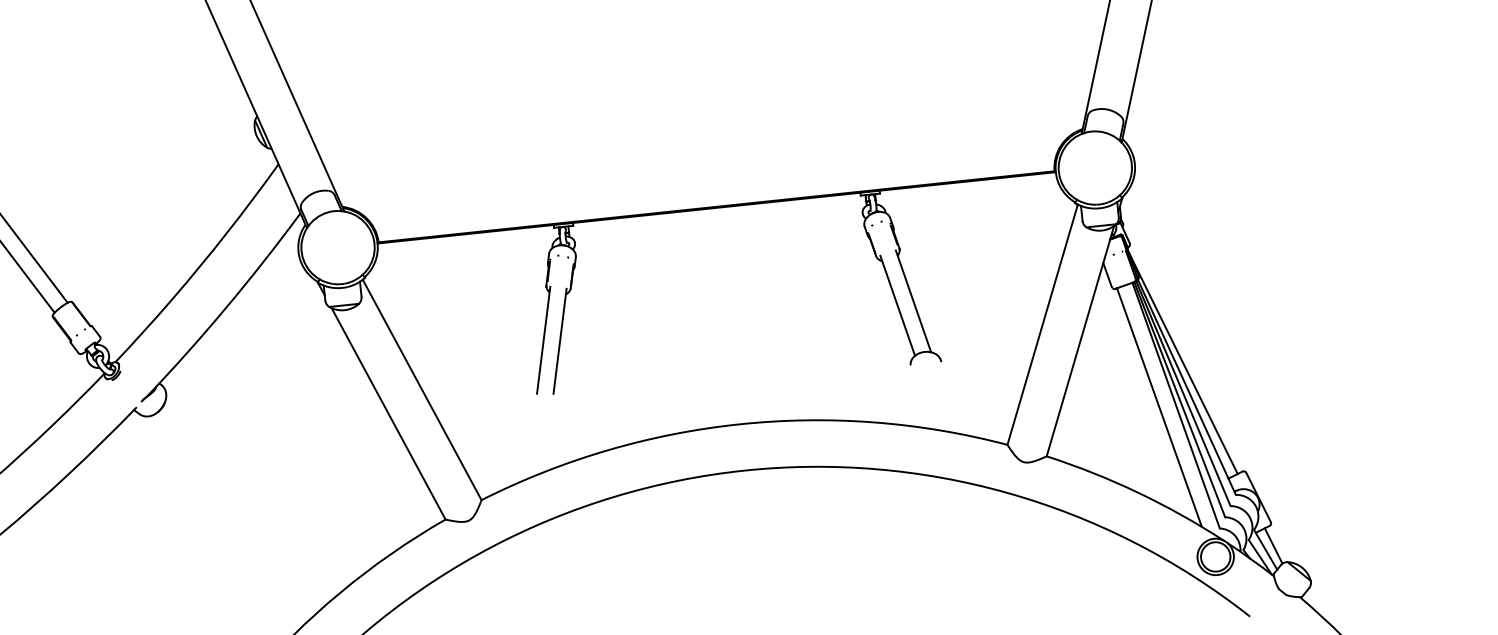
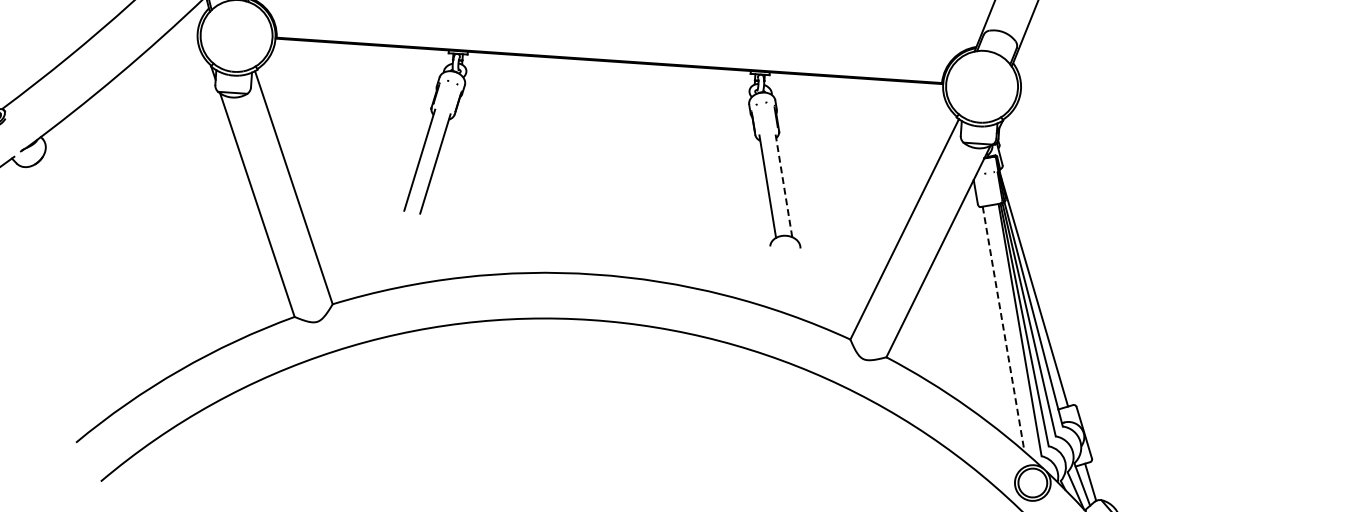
line: (913, 301) -> (783, 185), solid -> dashed
line: (1159, 407) -> (1003, 329), solid -> dashed

